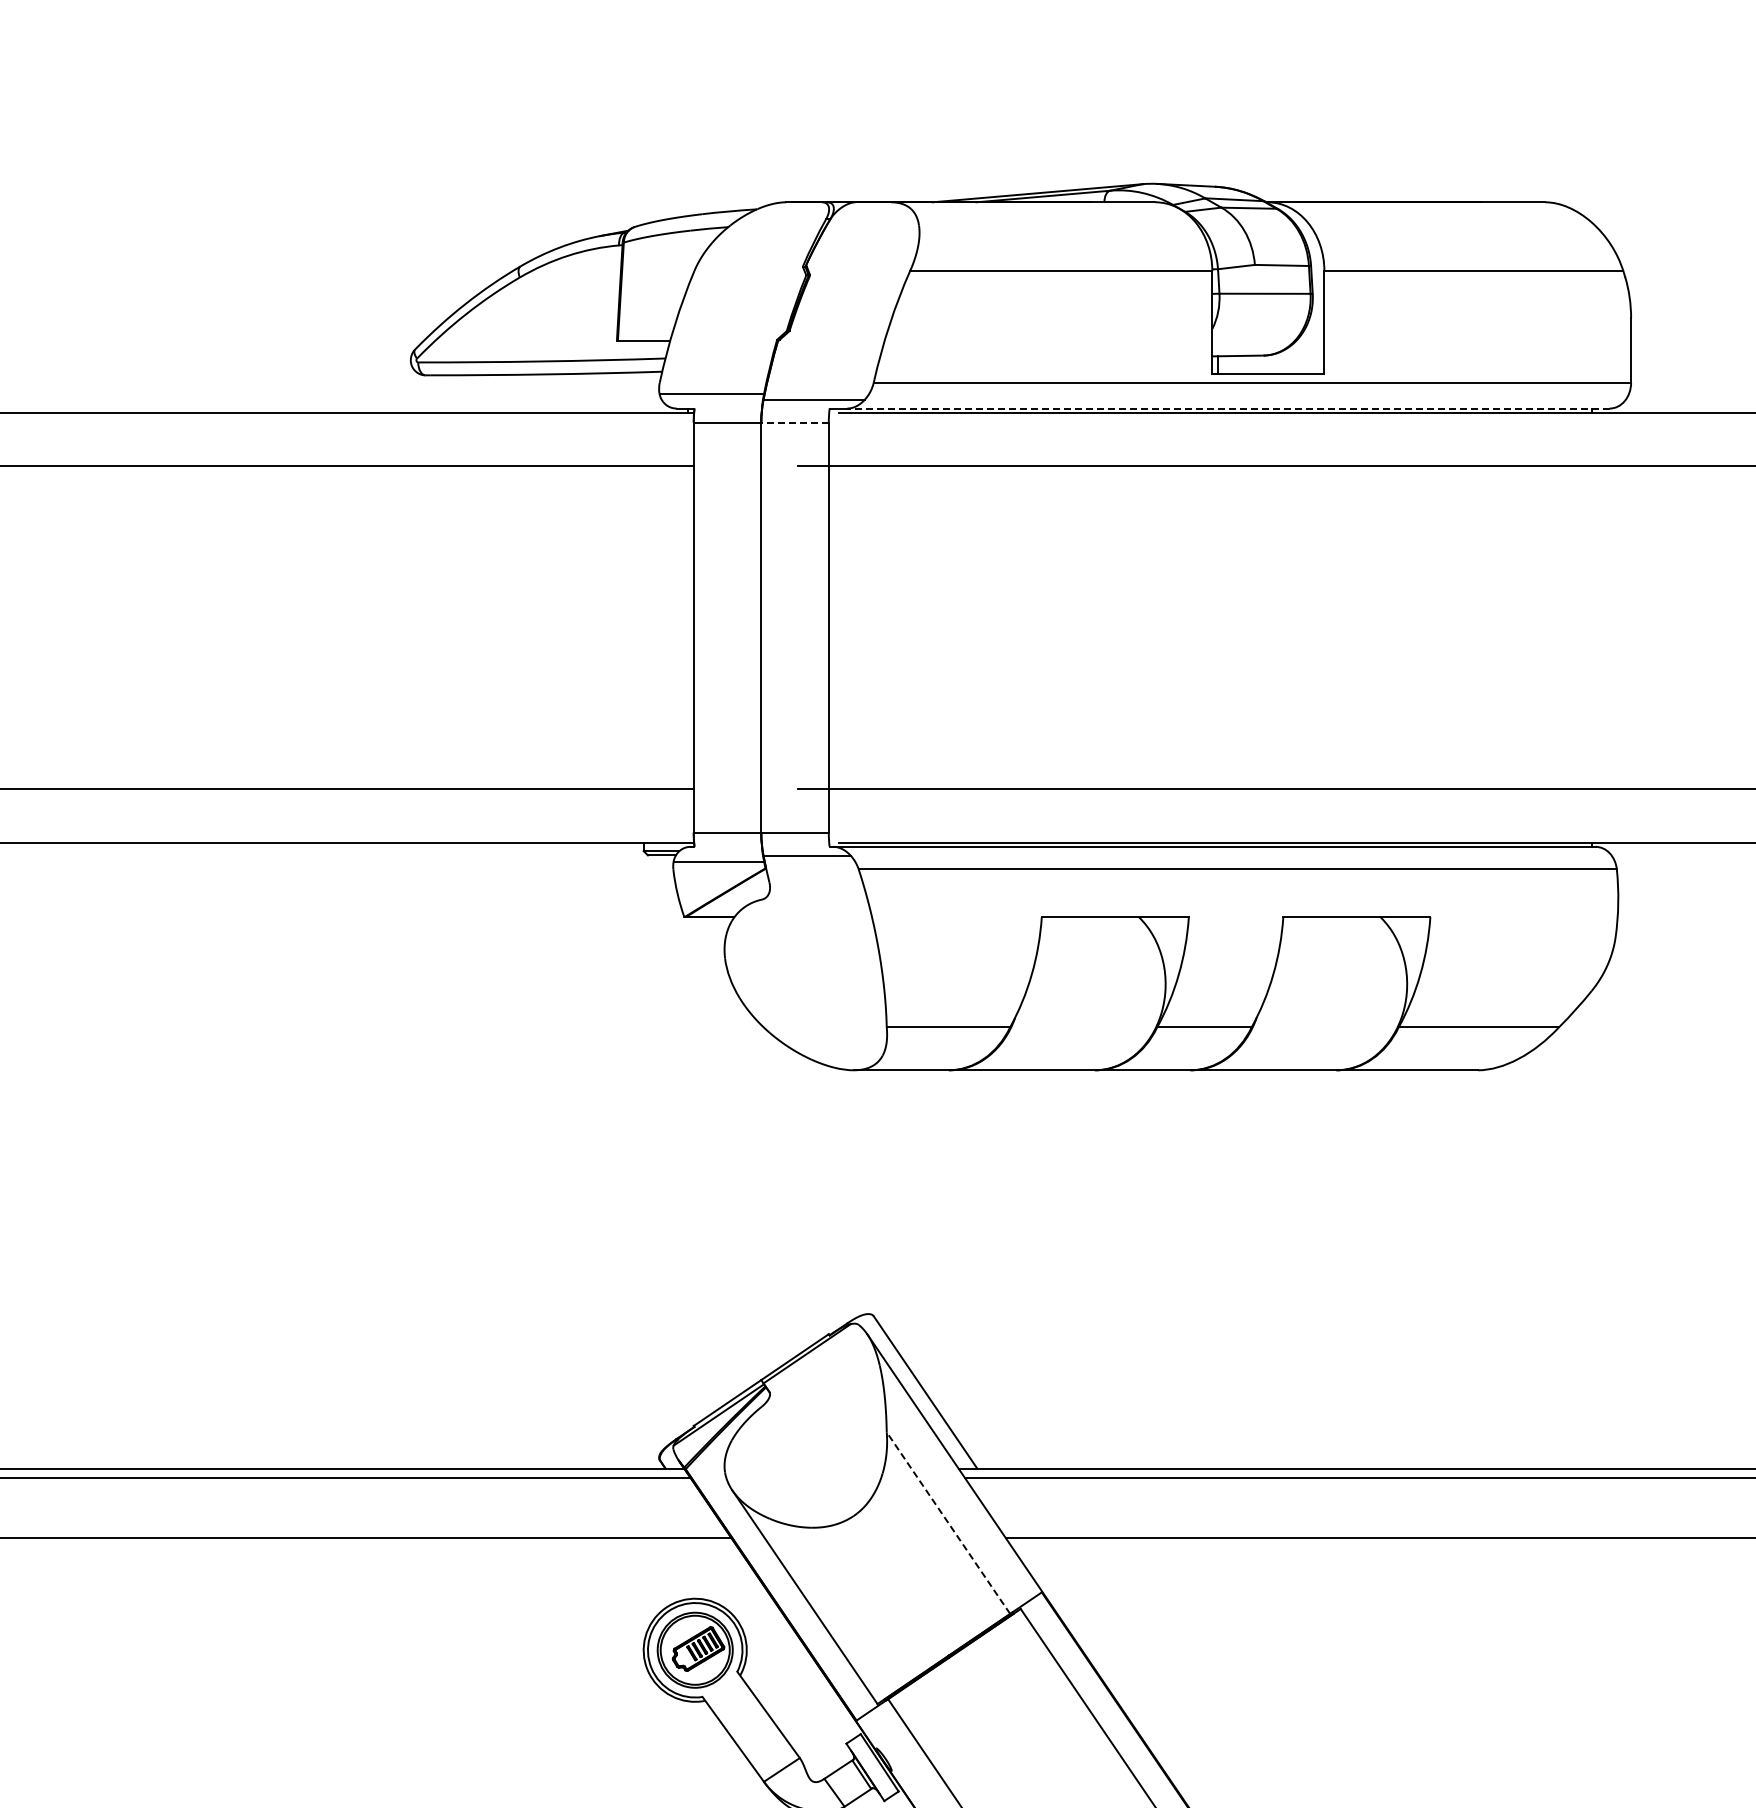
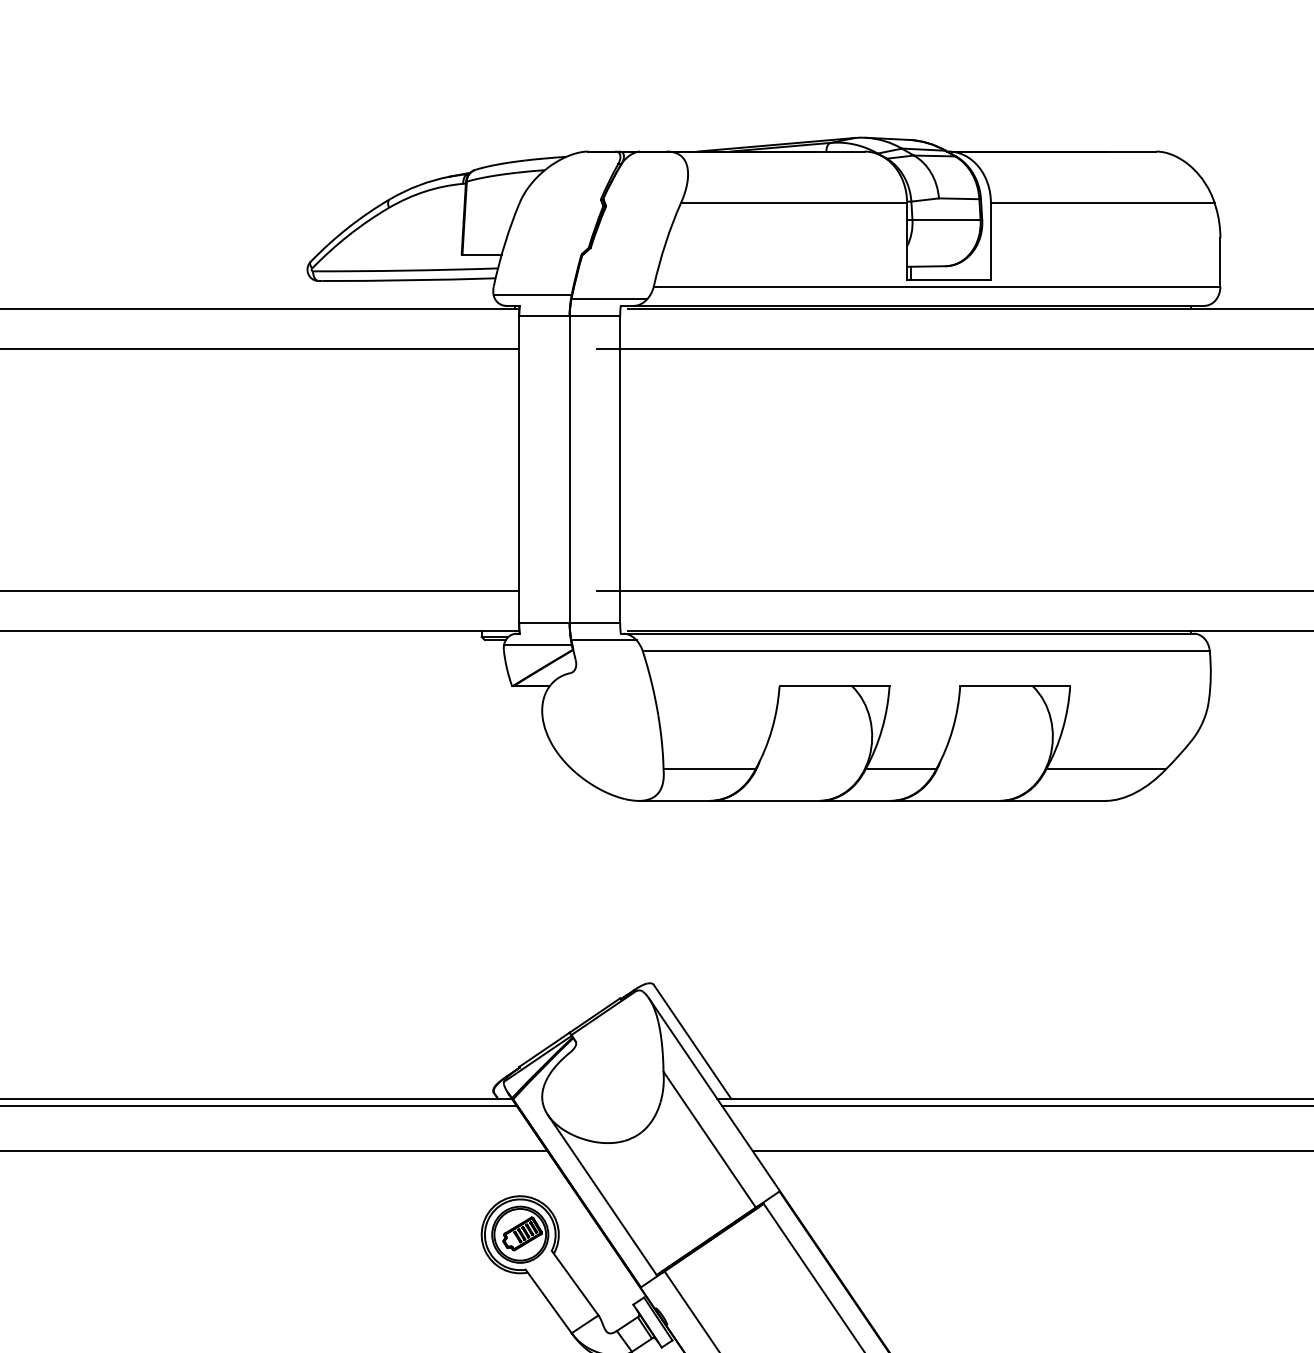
line: (1228, 408) -> (919, 305), dashed -> solid
line: (795, 422) -> (595, 316), dashed -> solid
line: (948, 1523) -> (709, 1139), dashed -> solid

